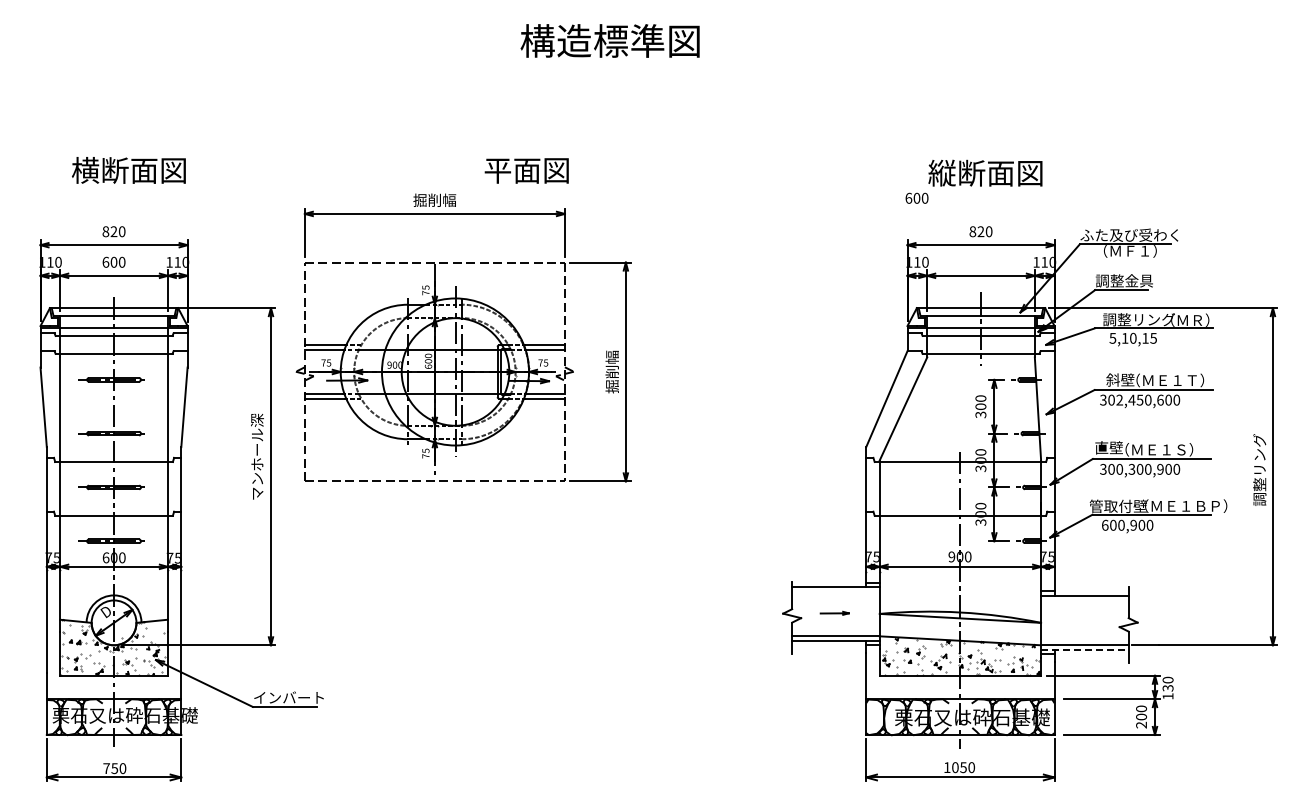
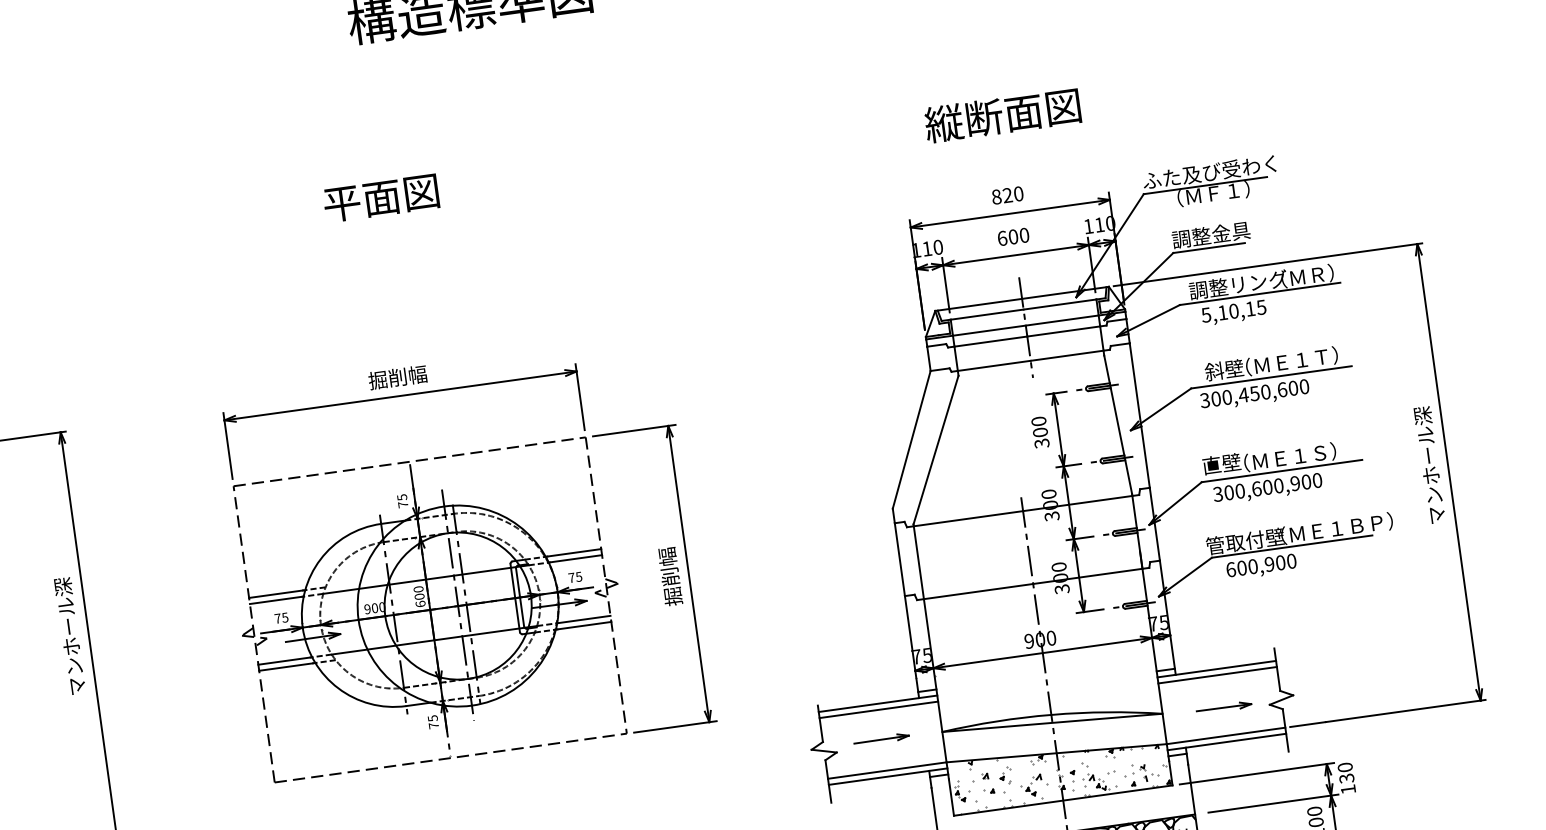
text: (916, 197) -> (1012, 235), moved
part: (463, 337) -> (462, 557), moved
text: (1119, 399) -> (1226, 396), 302,450,600 -> 300,450,600
text: (1131, 468) -> (1255, 487), 300,300,900 -> 300,600,900
text: (1259, 469) -> (1429, 465), 調整リング -> マンホール深
line: (835, 591) -> (878, 709), added
line: (1084, 600) -> (1217, 675), added
part: (834, 613) -> (881, 739), size x1.43
part: (1086, 624) -> (1224, 707), added
line: (1084, 649) -> (1226, 741), dashed -> solid

